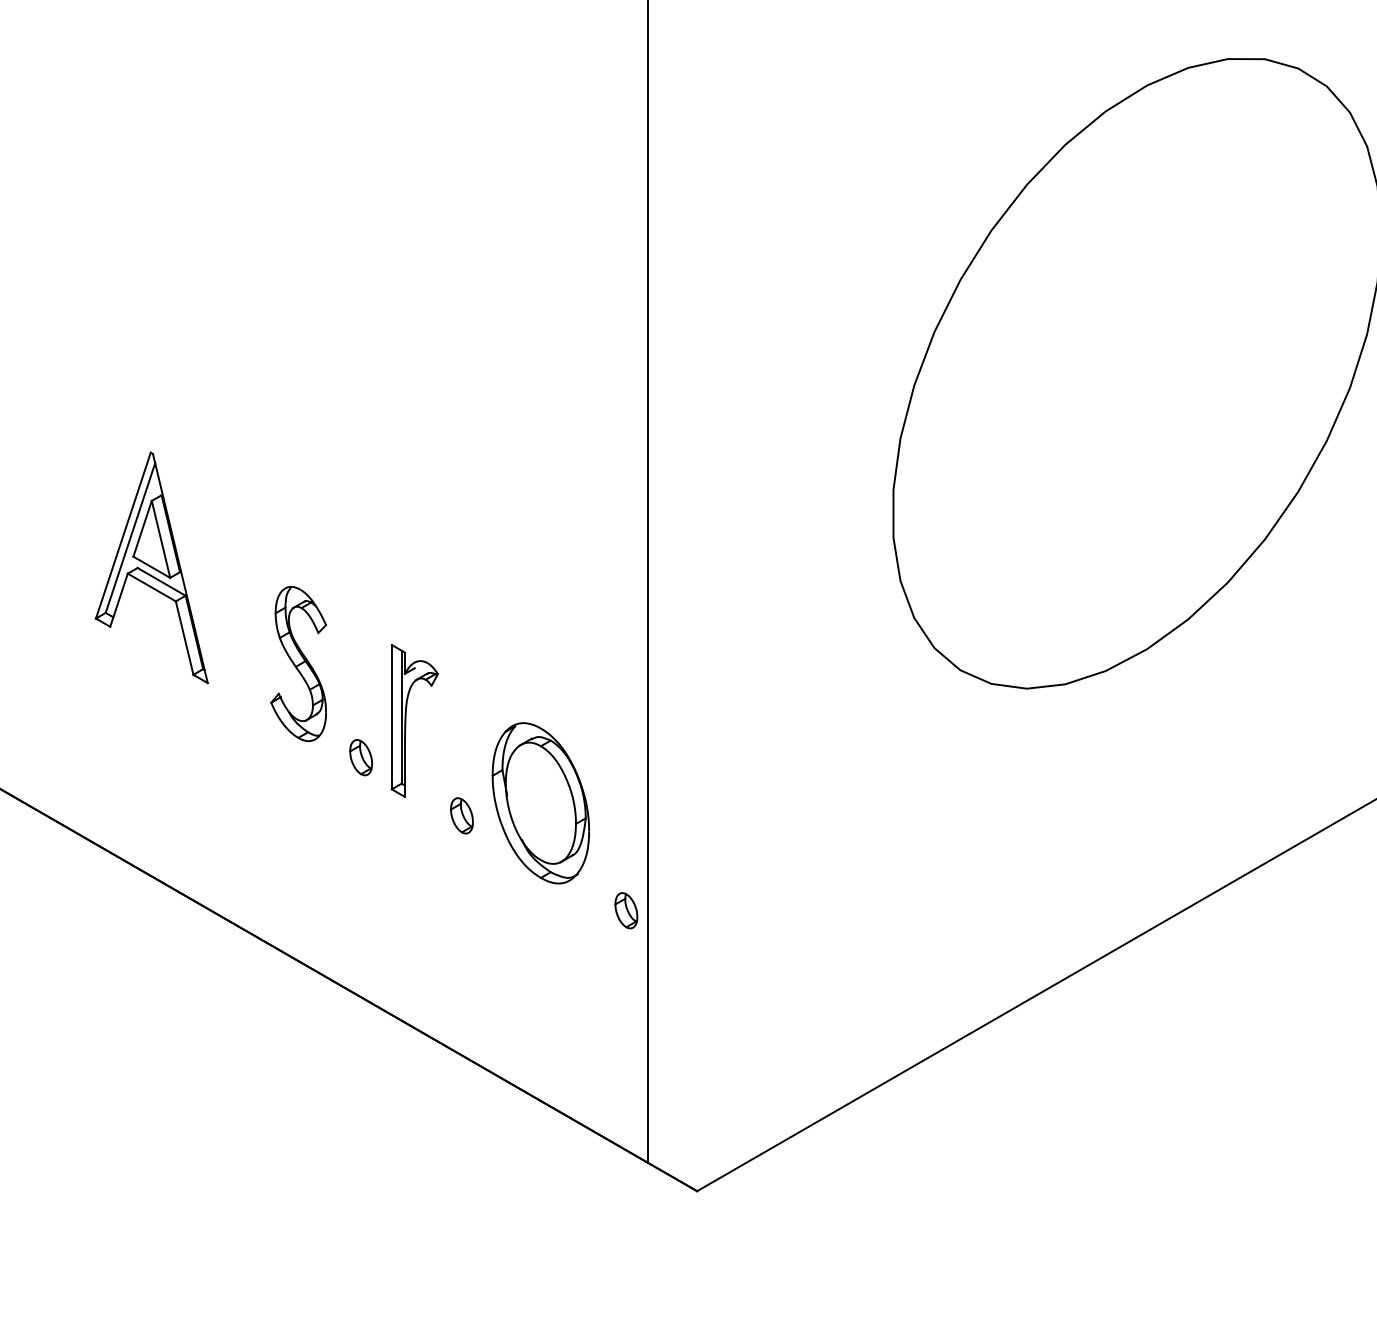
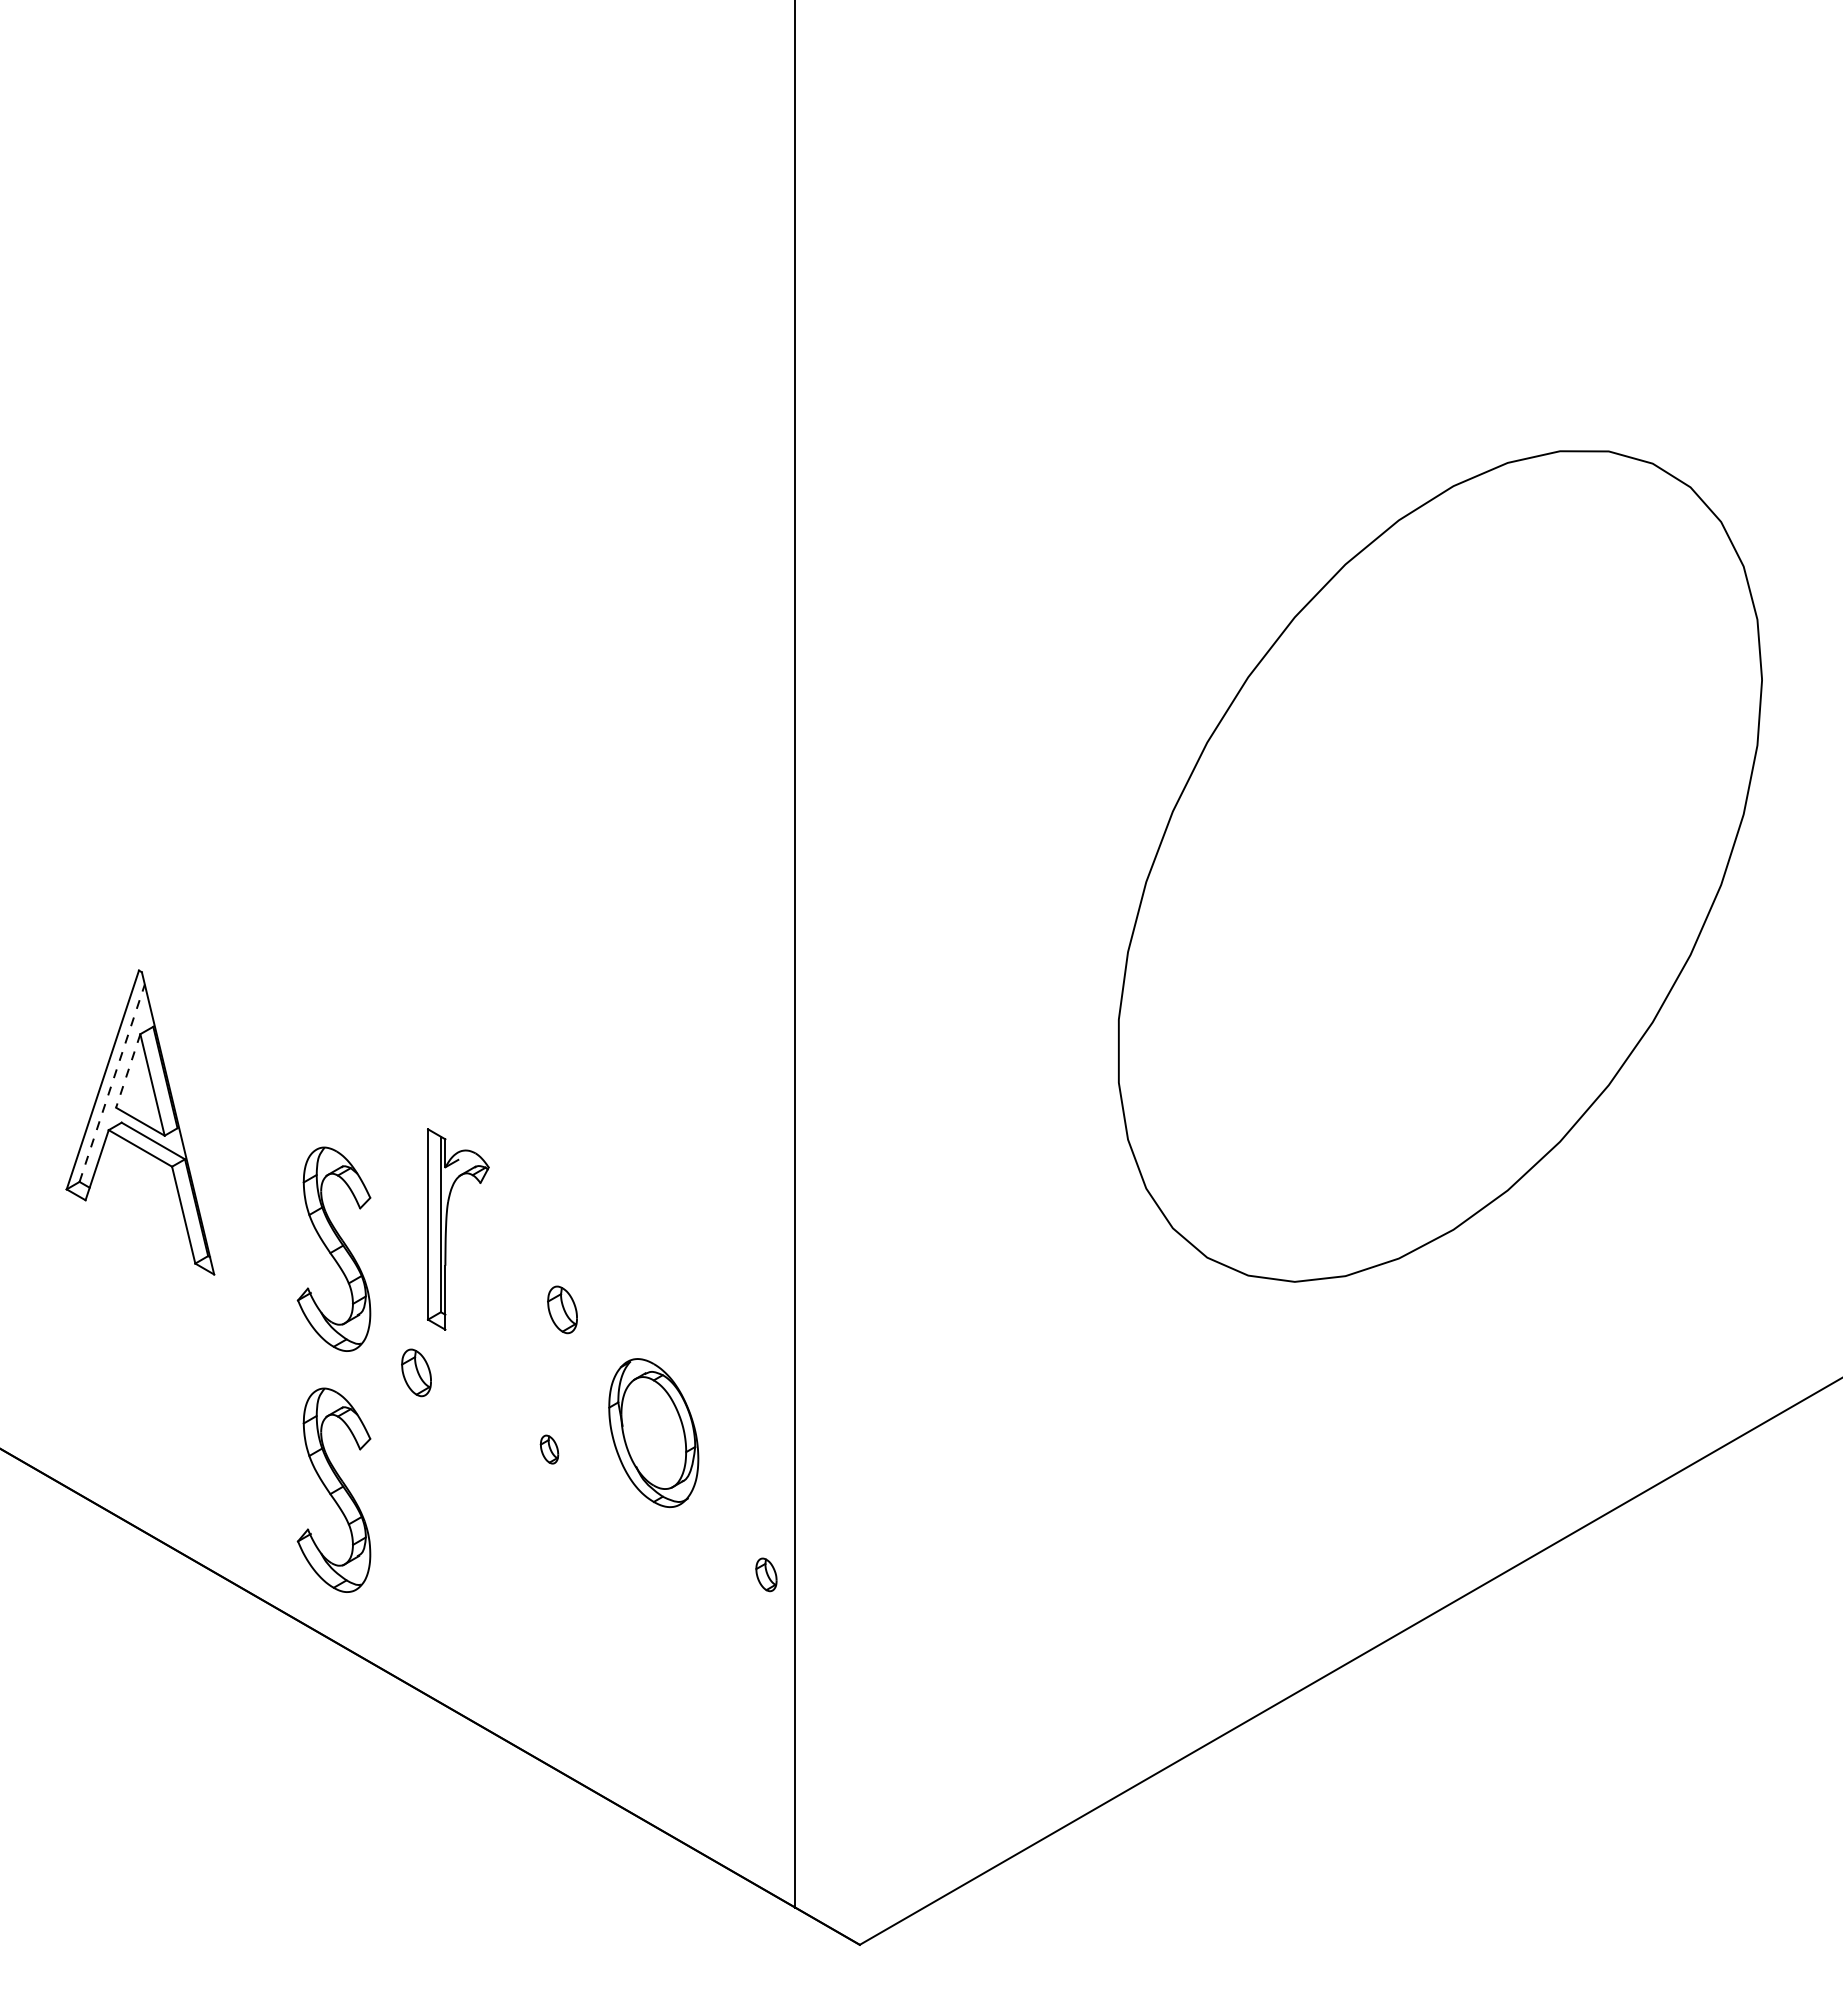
line: (142, 528) -> (128, 1070), solid -> dashed
line: (130, 538) -> (112, 1083), solid -> dashed
part: (471, 709) -> (562, 1309), added
part: (405, 720) -> (446, 1229), moved
part: (540, 802) -> (653, 1432), size x0.7
part: (461, 815) -> (549, 1449), size x0.6
part: (298, 846) -> (333, 1489), added
part: (626, 910) -> (766, 1574), size x0.7

